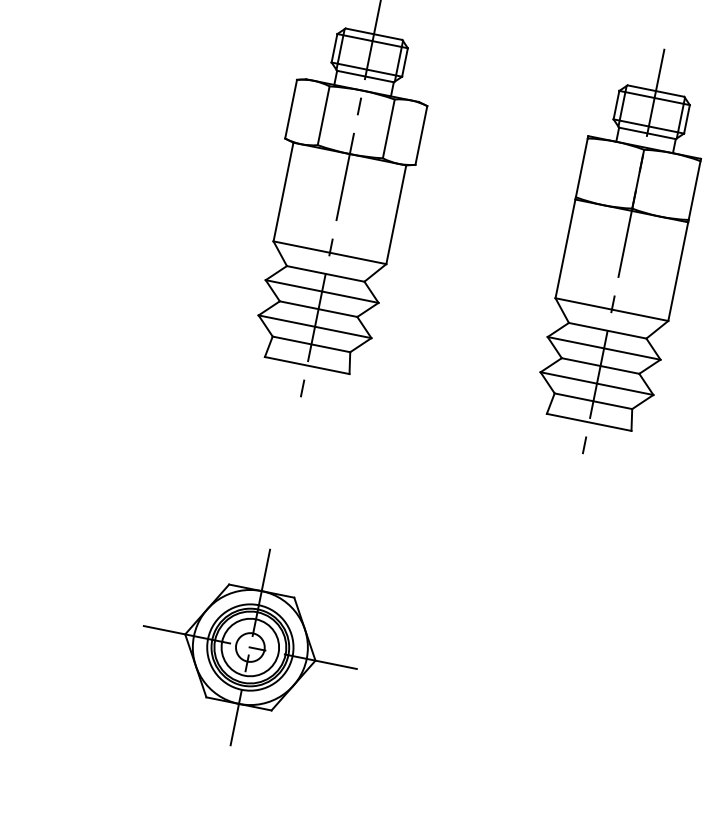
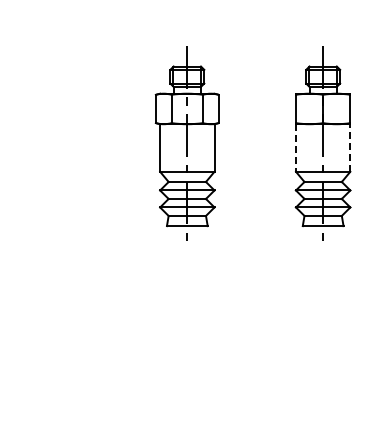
line: (566, 250) -> (296, 148), solid -> dashed
line: (678, 272) -> (350, 148), solid -> dashed
part: (250, 646) -> (187, 361), removed

